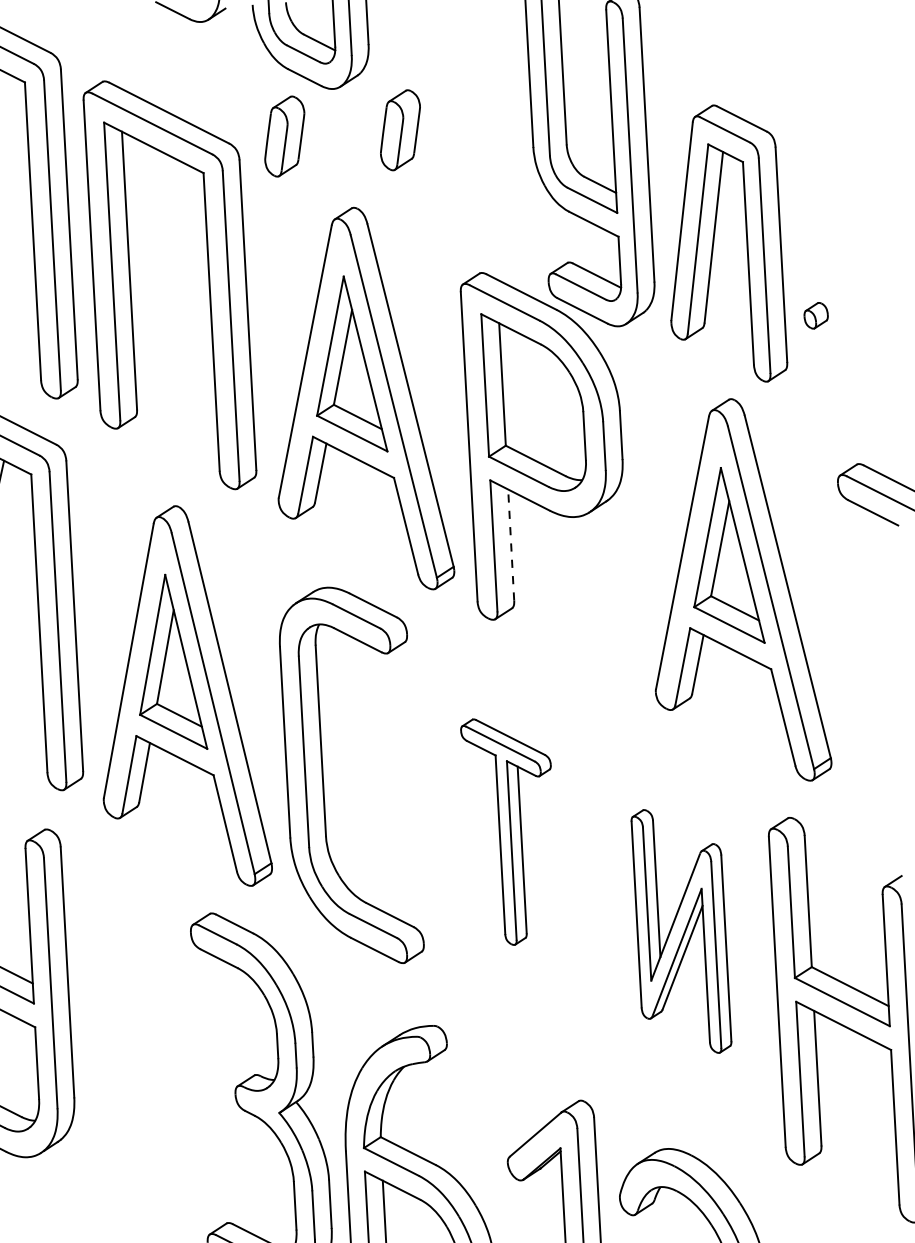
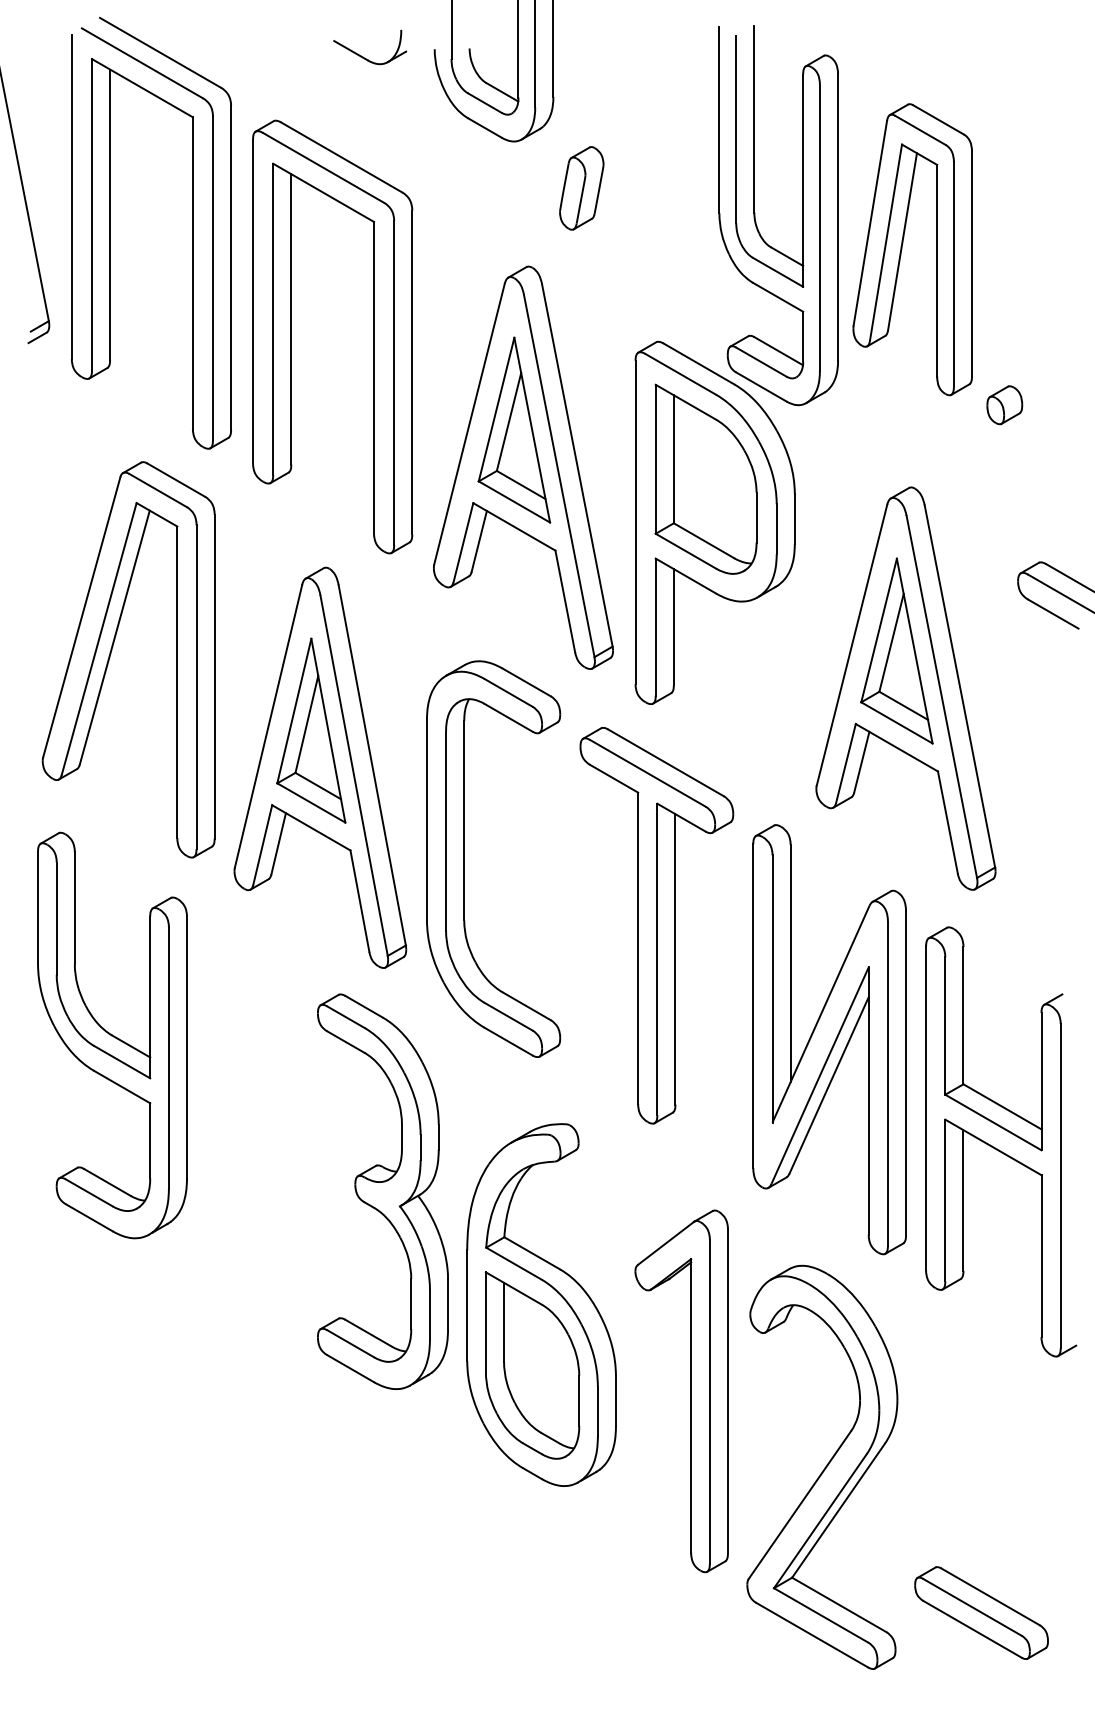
part: (284, 136) -> (460, 188), removed
part: (714, 244) -> (902, 249), moved
part: (815, 315) -> (1004, 405), size x1.43
line: (510, 544) -> (673, 626), dashed -> solid
part: (510, 831) -> (656, 925), size x1.67
part: (681, 931) -> (829, 1039), size x1.67

